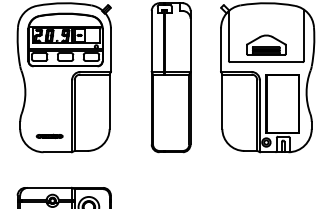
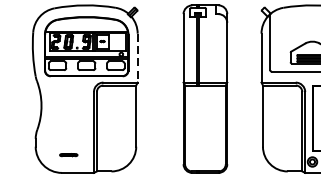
line: (110, 50) -> (137, 58), solid -> dashed
part: (49, 136) -> (68, 155), size x0.6

